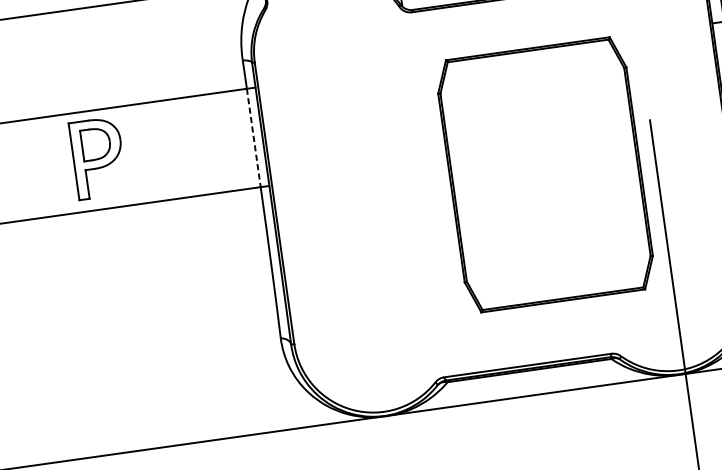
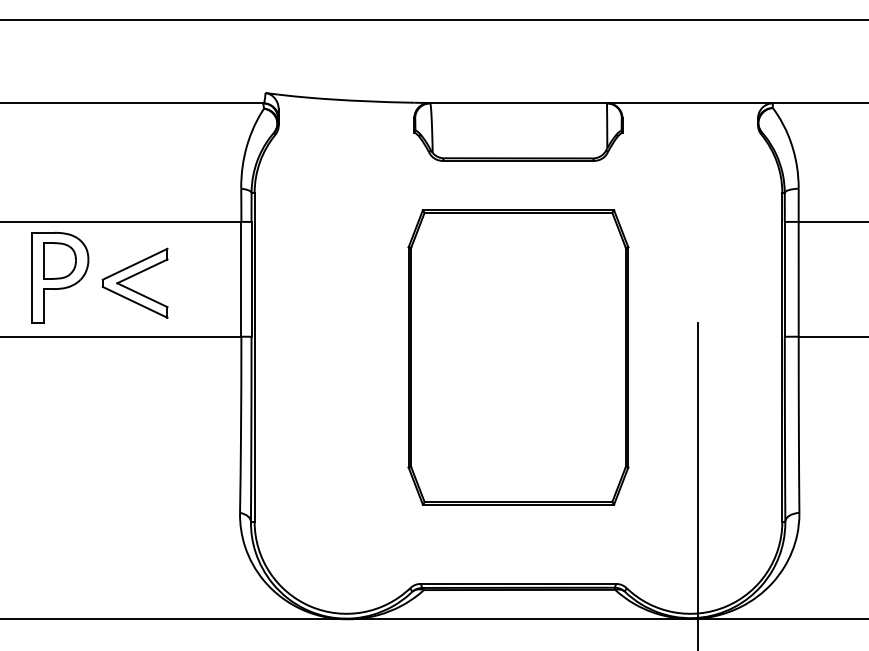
line: (253, 138) -> (241, 279), dashed -> solid
part: (162, 153) -> (134, 282), added
part: (545, 174) -> (518, 357), moved

